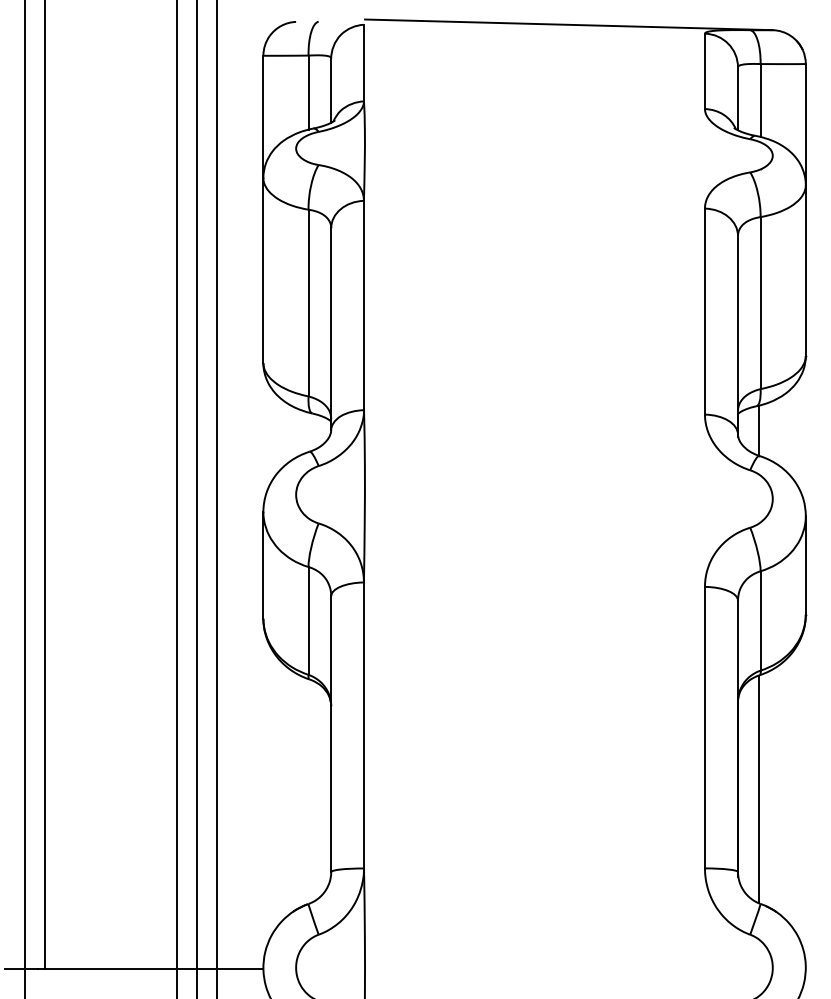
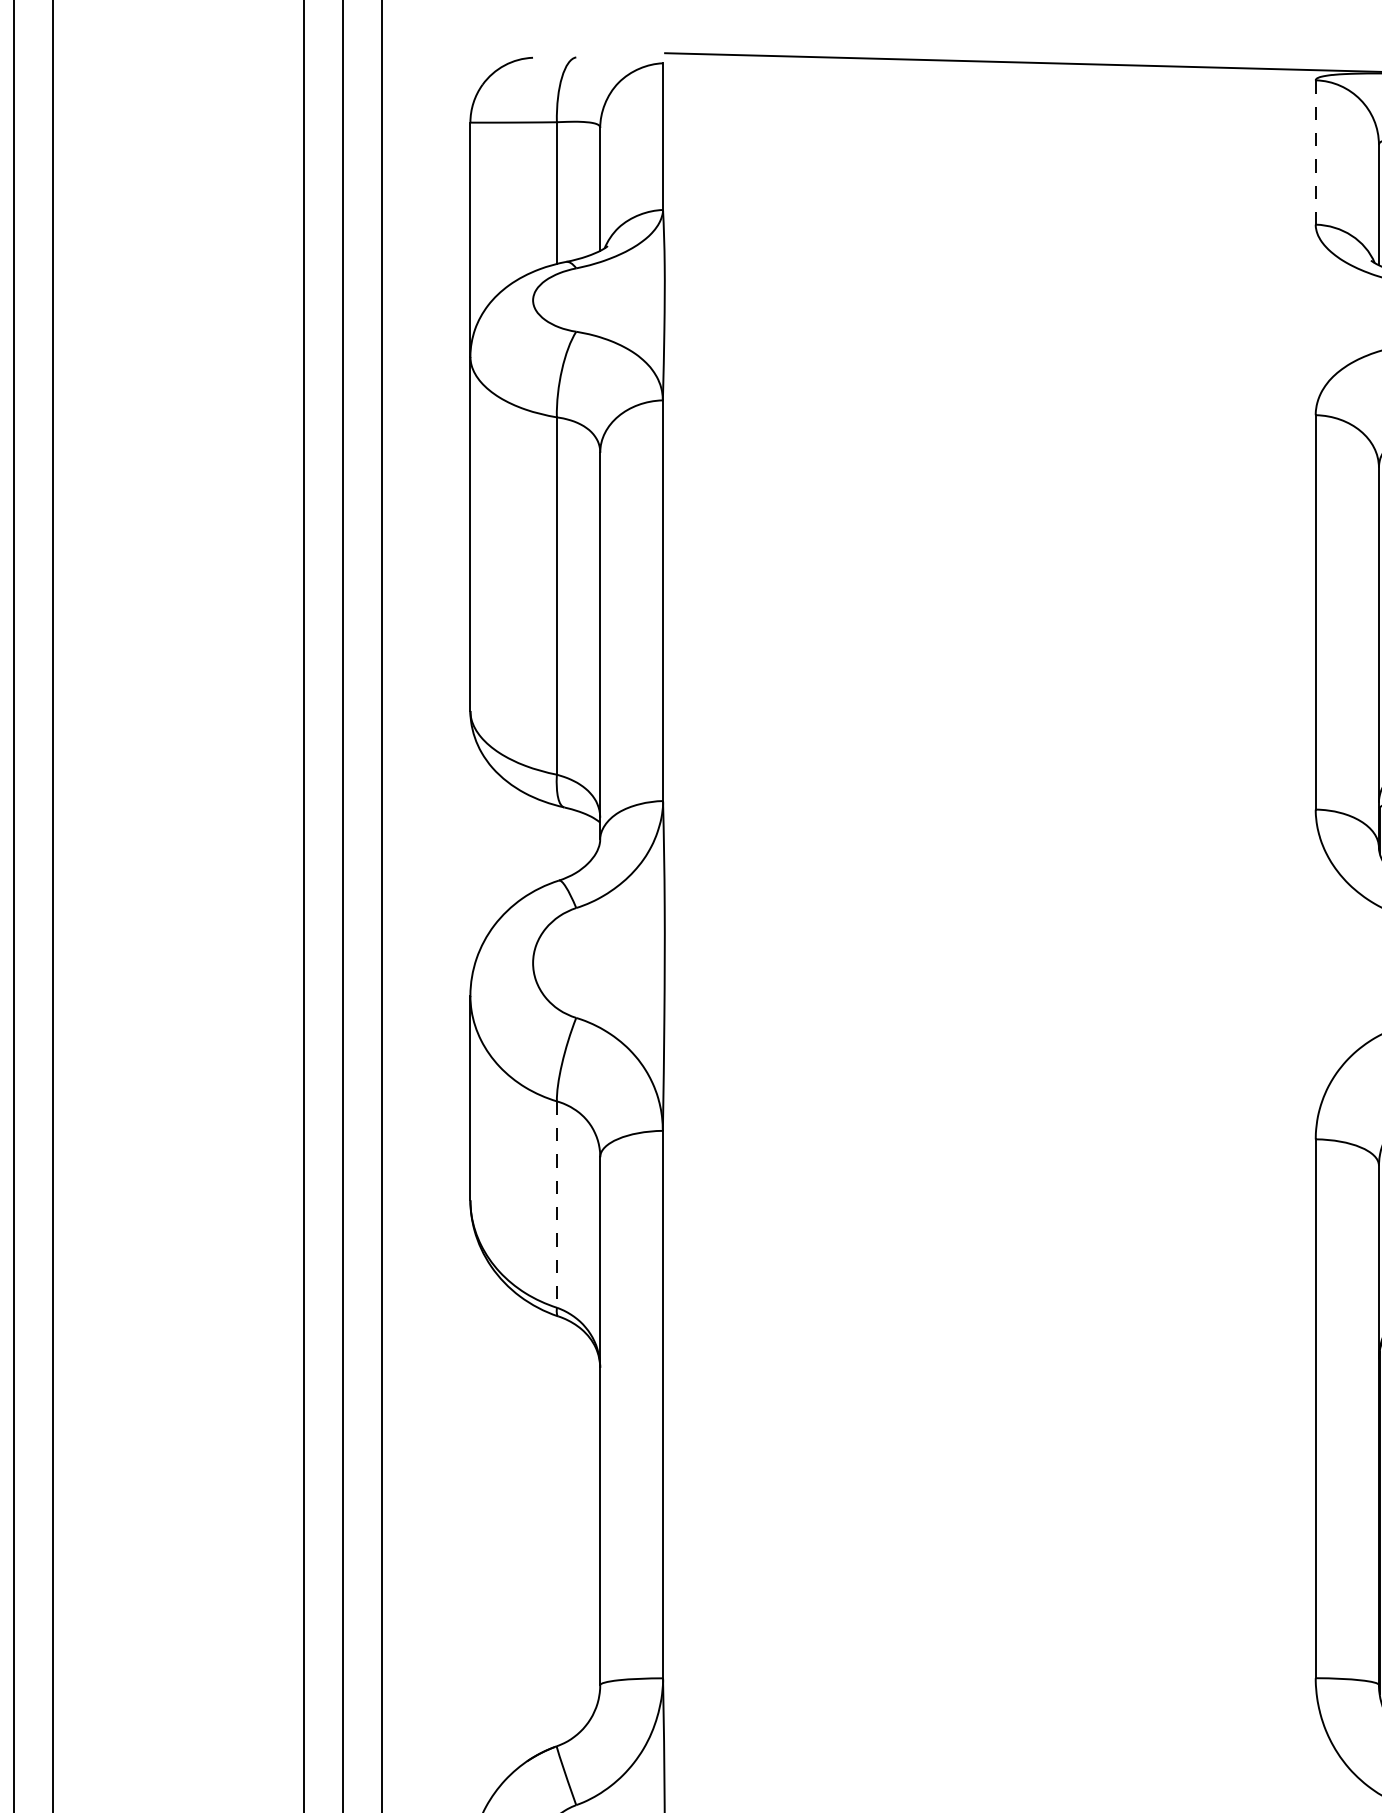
line: (704, 71) -> (1314, 152), solid -> dashed
line: (308, 620) -> (556, 1203), solid -> dashed

